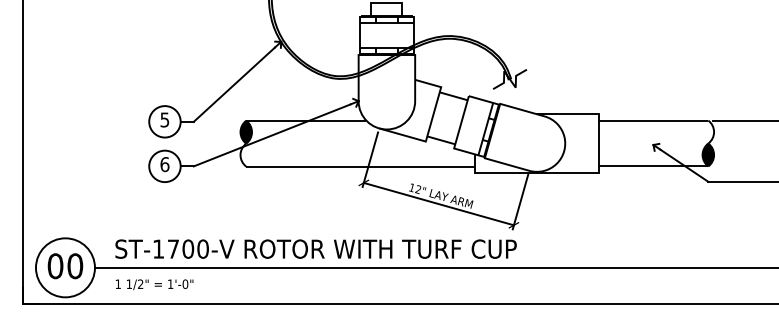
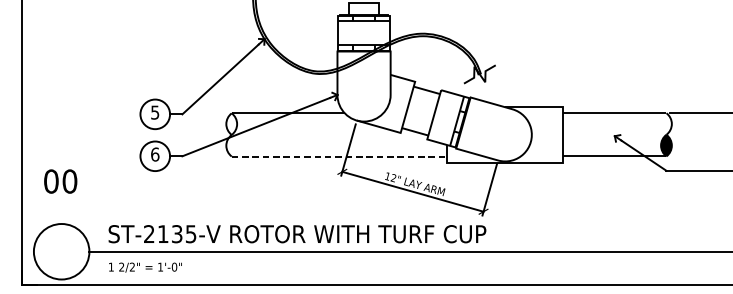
fill: (245, 131) -> (231, 123), removed
line: (360, 166) -> (339, 156), solid -> dashed
text: (180, 248) -> (169, 233), ST-1700-V -> ST-2135-V
text: (65, 266) -> (60, 181), moved
text: (128, 283) -> (120, 266), 1/2" -> 2/2"

